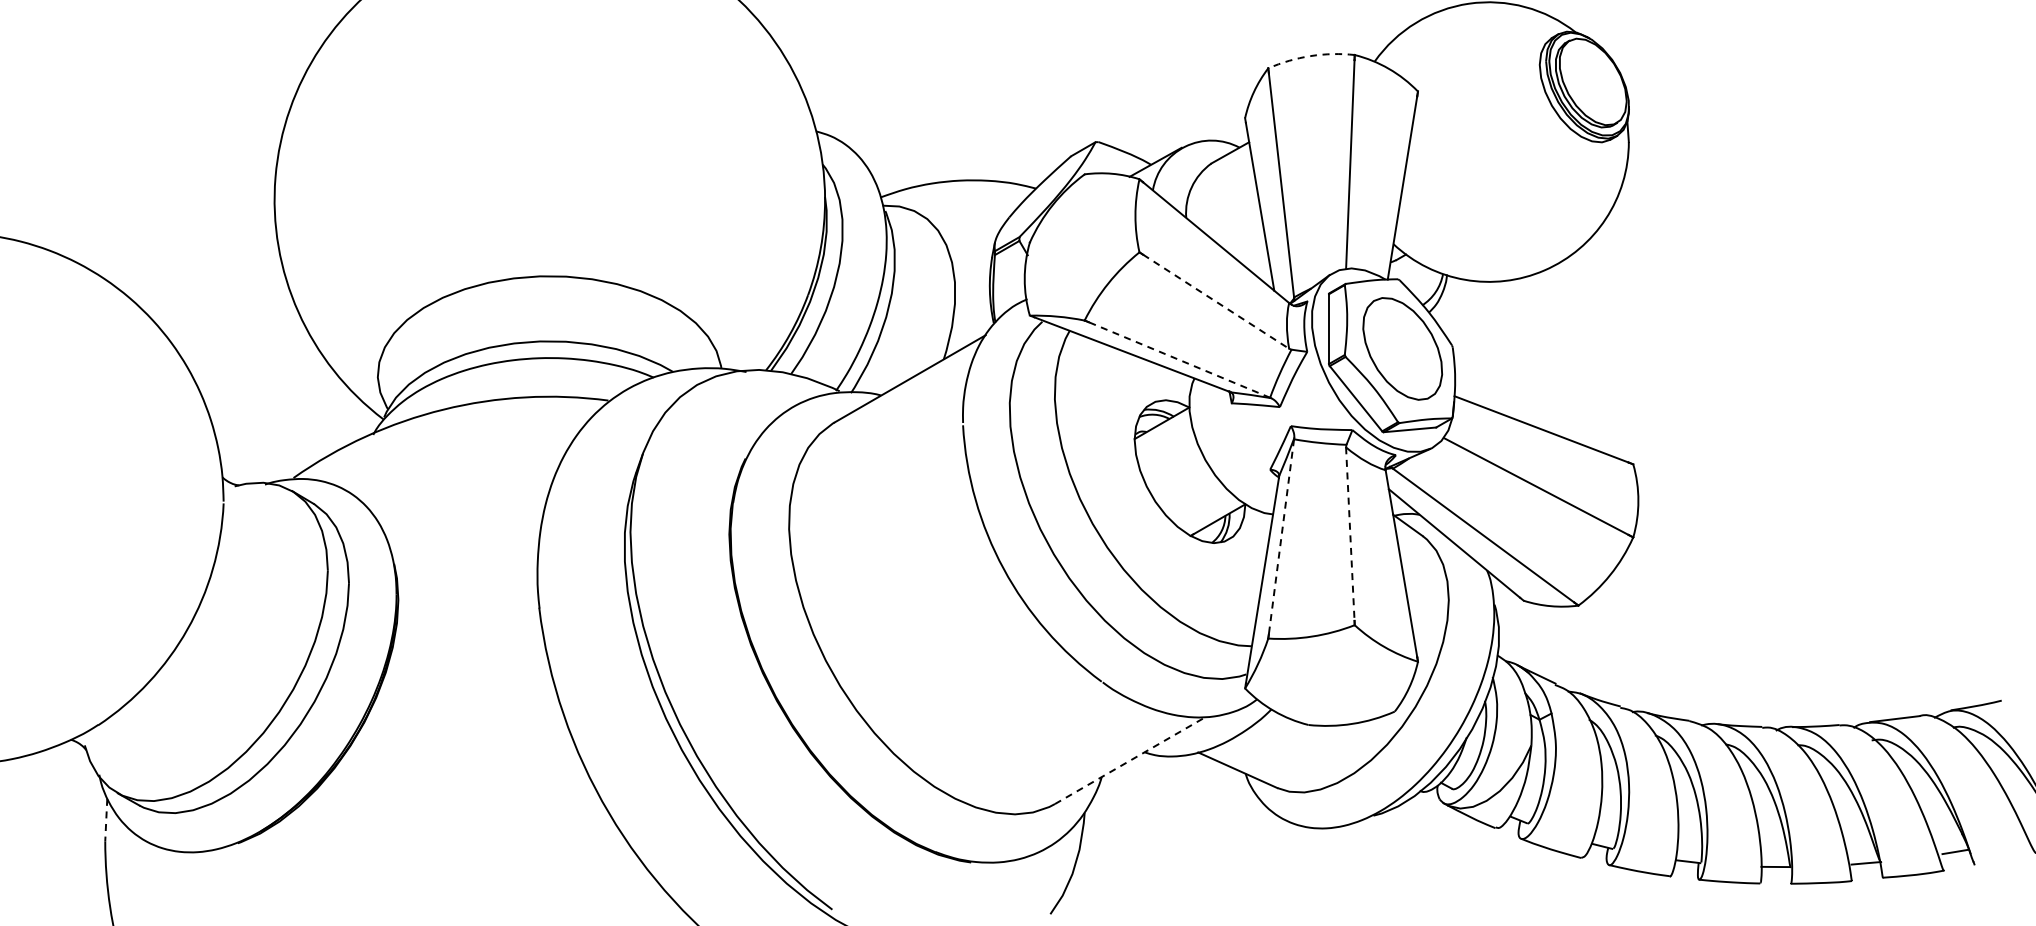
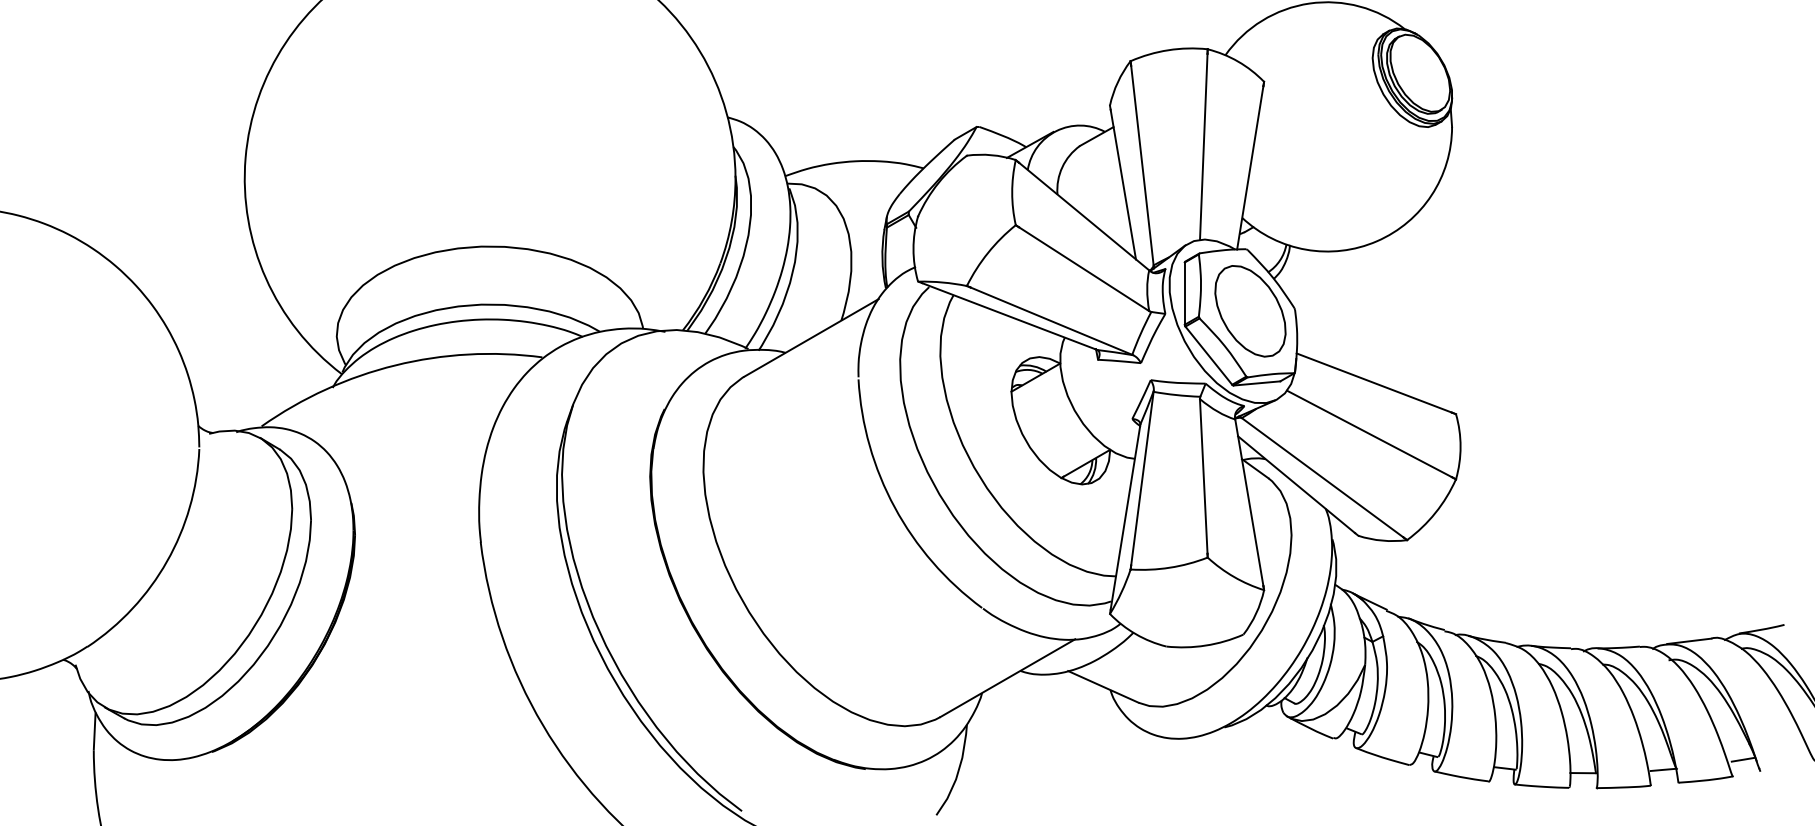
arc: (1310, 56) -> (1168, 50), dashed -> solid
line: (1216, 301) -> (1084, 269), dashed -> solid
line: (1179, 359) -> (1051, 320), dashed -> solid
line: (1350, 534) -> (1203, 476), dashed -> solid
line: (1281, 537) -> (1142, 479), dashed -> solid
line: (1130, 760) -> (1007, 678), dashed -> solid
line: (106, 819) -> (94, 730), dashed -> solid

